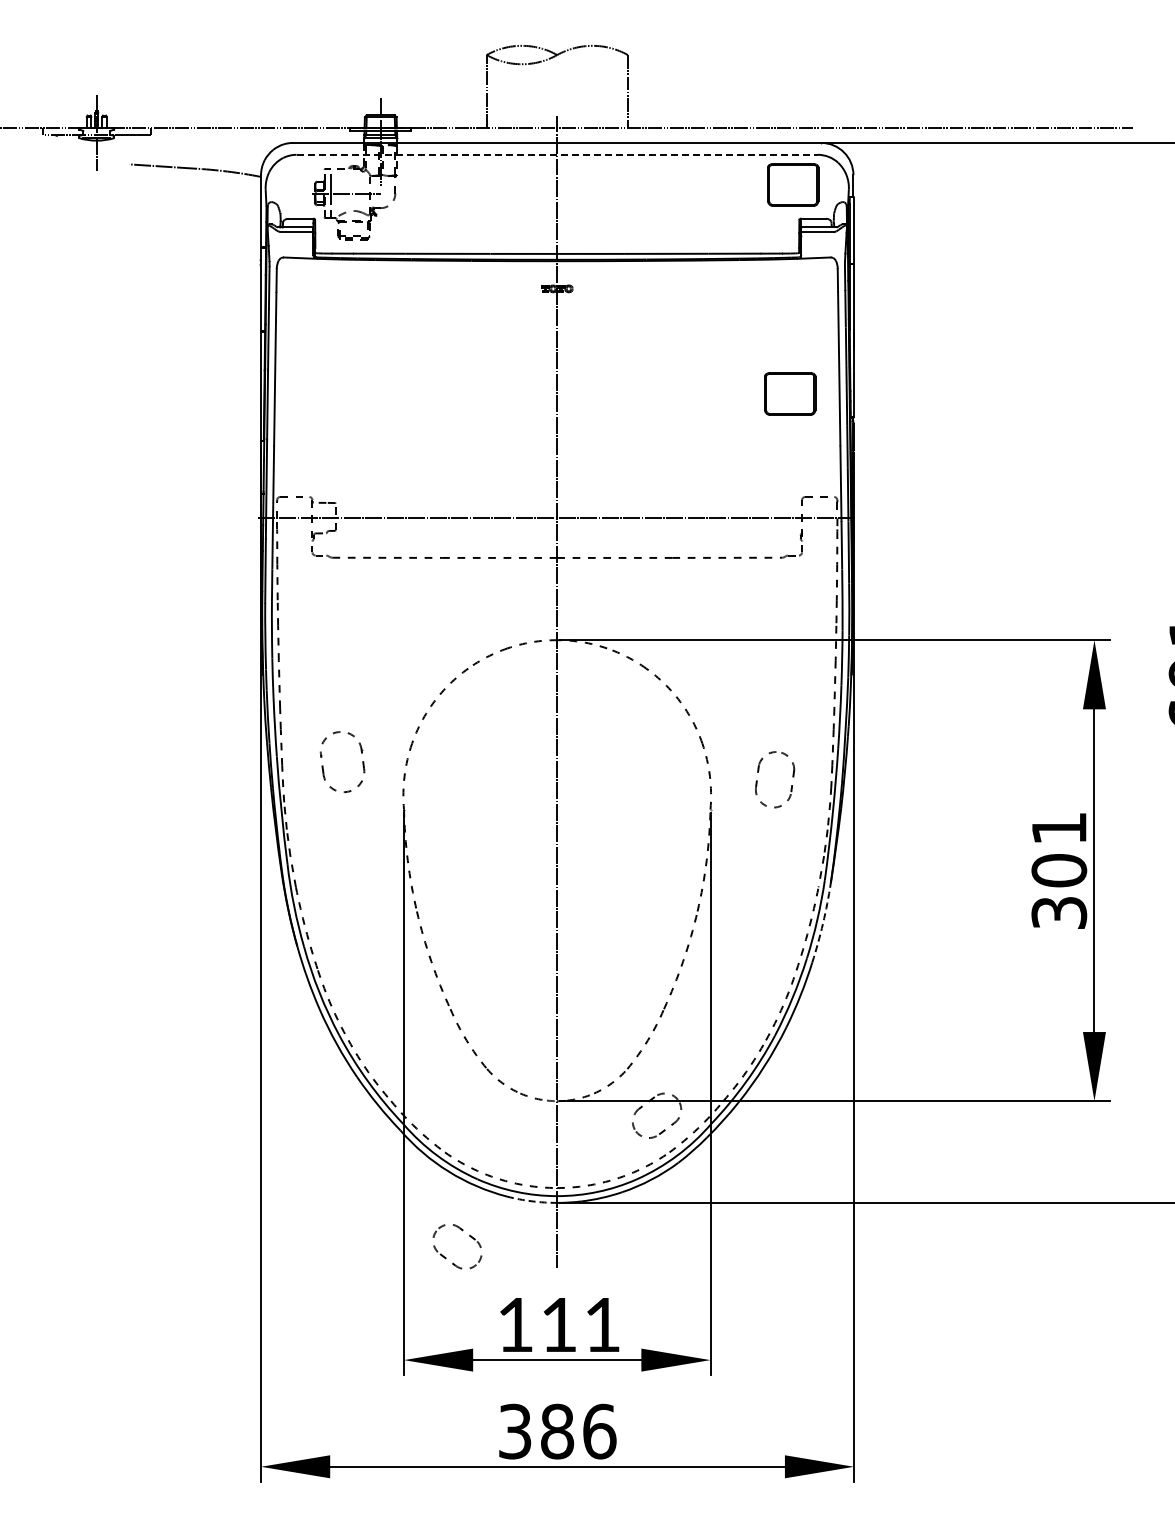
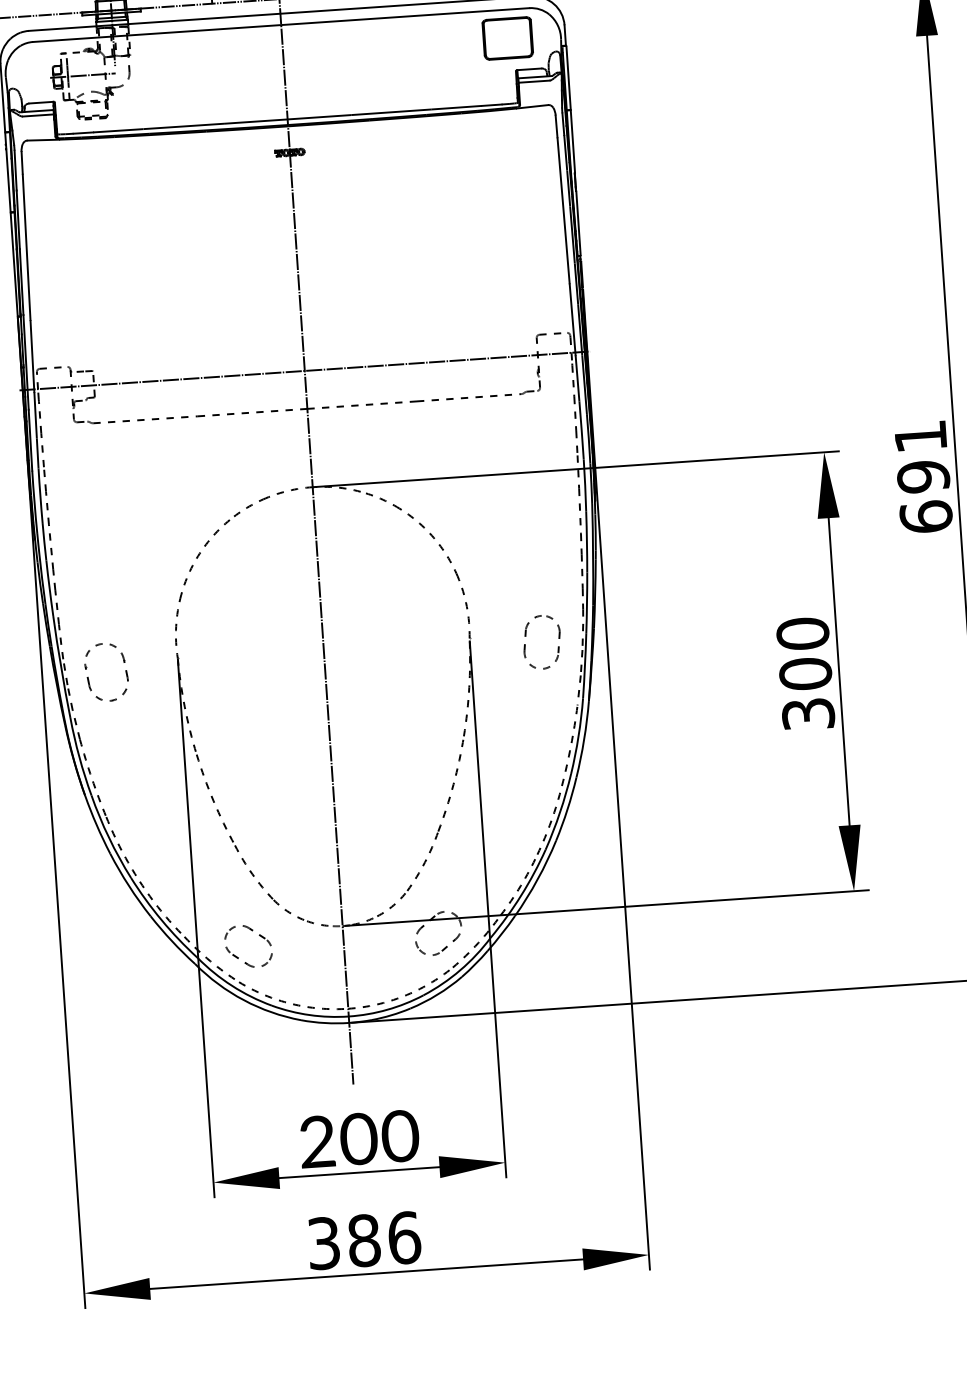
line: (557, 154) -> (281, 24), dashed -> solid
part: (790, 393) -> (518, 237), removed
part: (323, 765) -> (88, 676), moved
part: (791, 785) -> (558, 646), moved
text: (1059, 828) -> (803, 633), 301 -> 300
arc: (823, 923) -> (584, 739), dashed -> solid
arc: (531, 1201) -> (324, 1023), dashed -> solid
part: (446, 1257) -> (238, 957), moved
text: (559, 1324) -> (359, 1138), 111 -> 200

